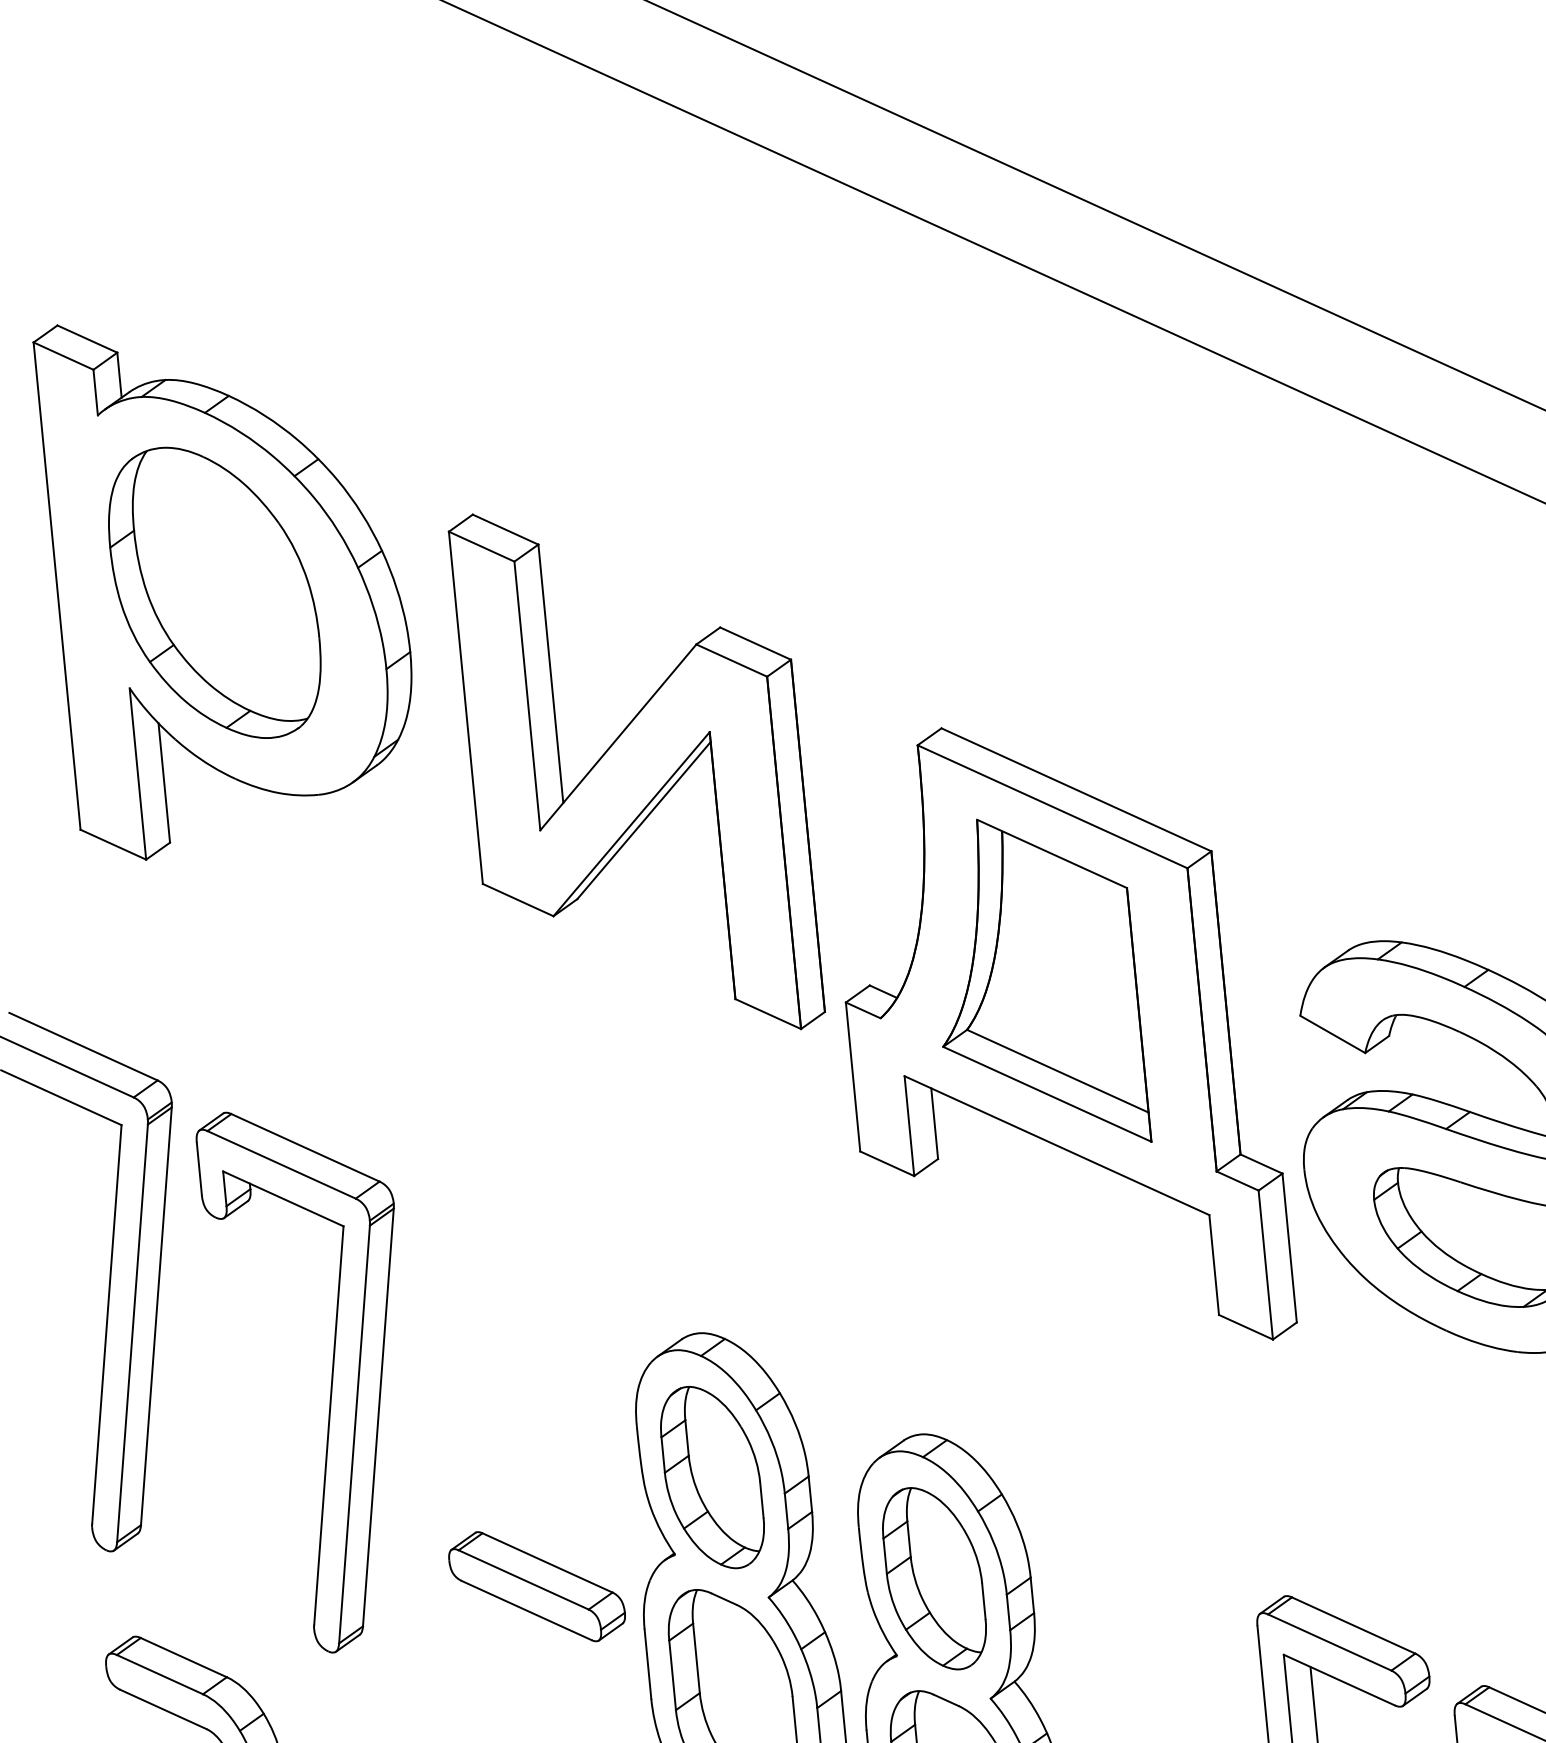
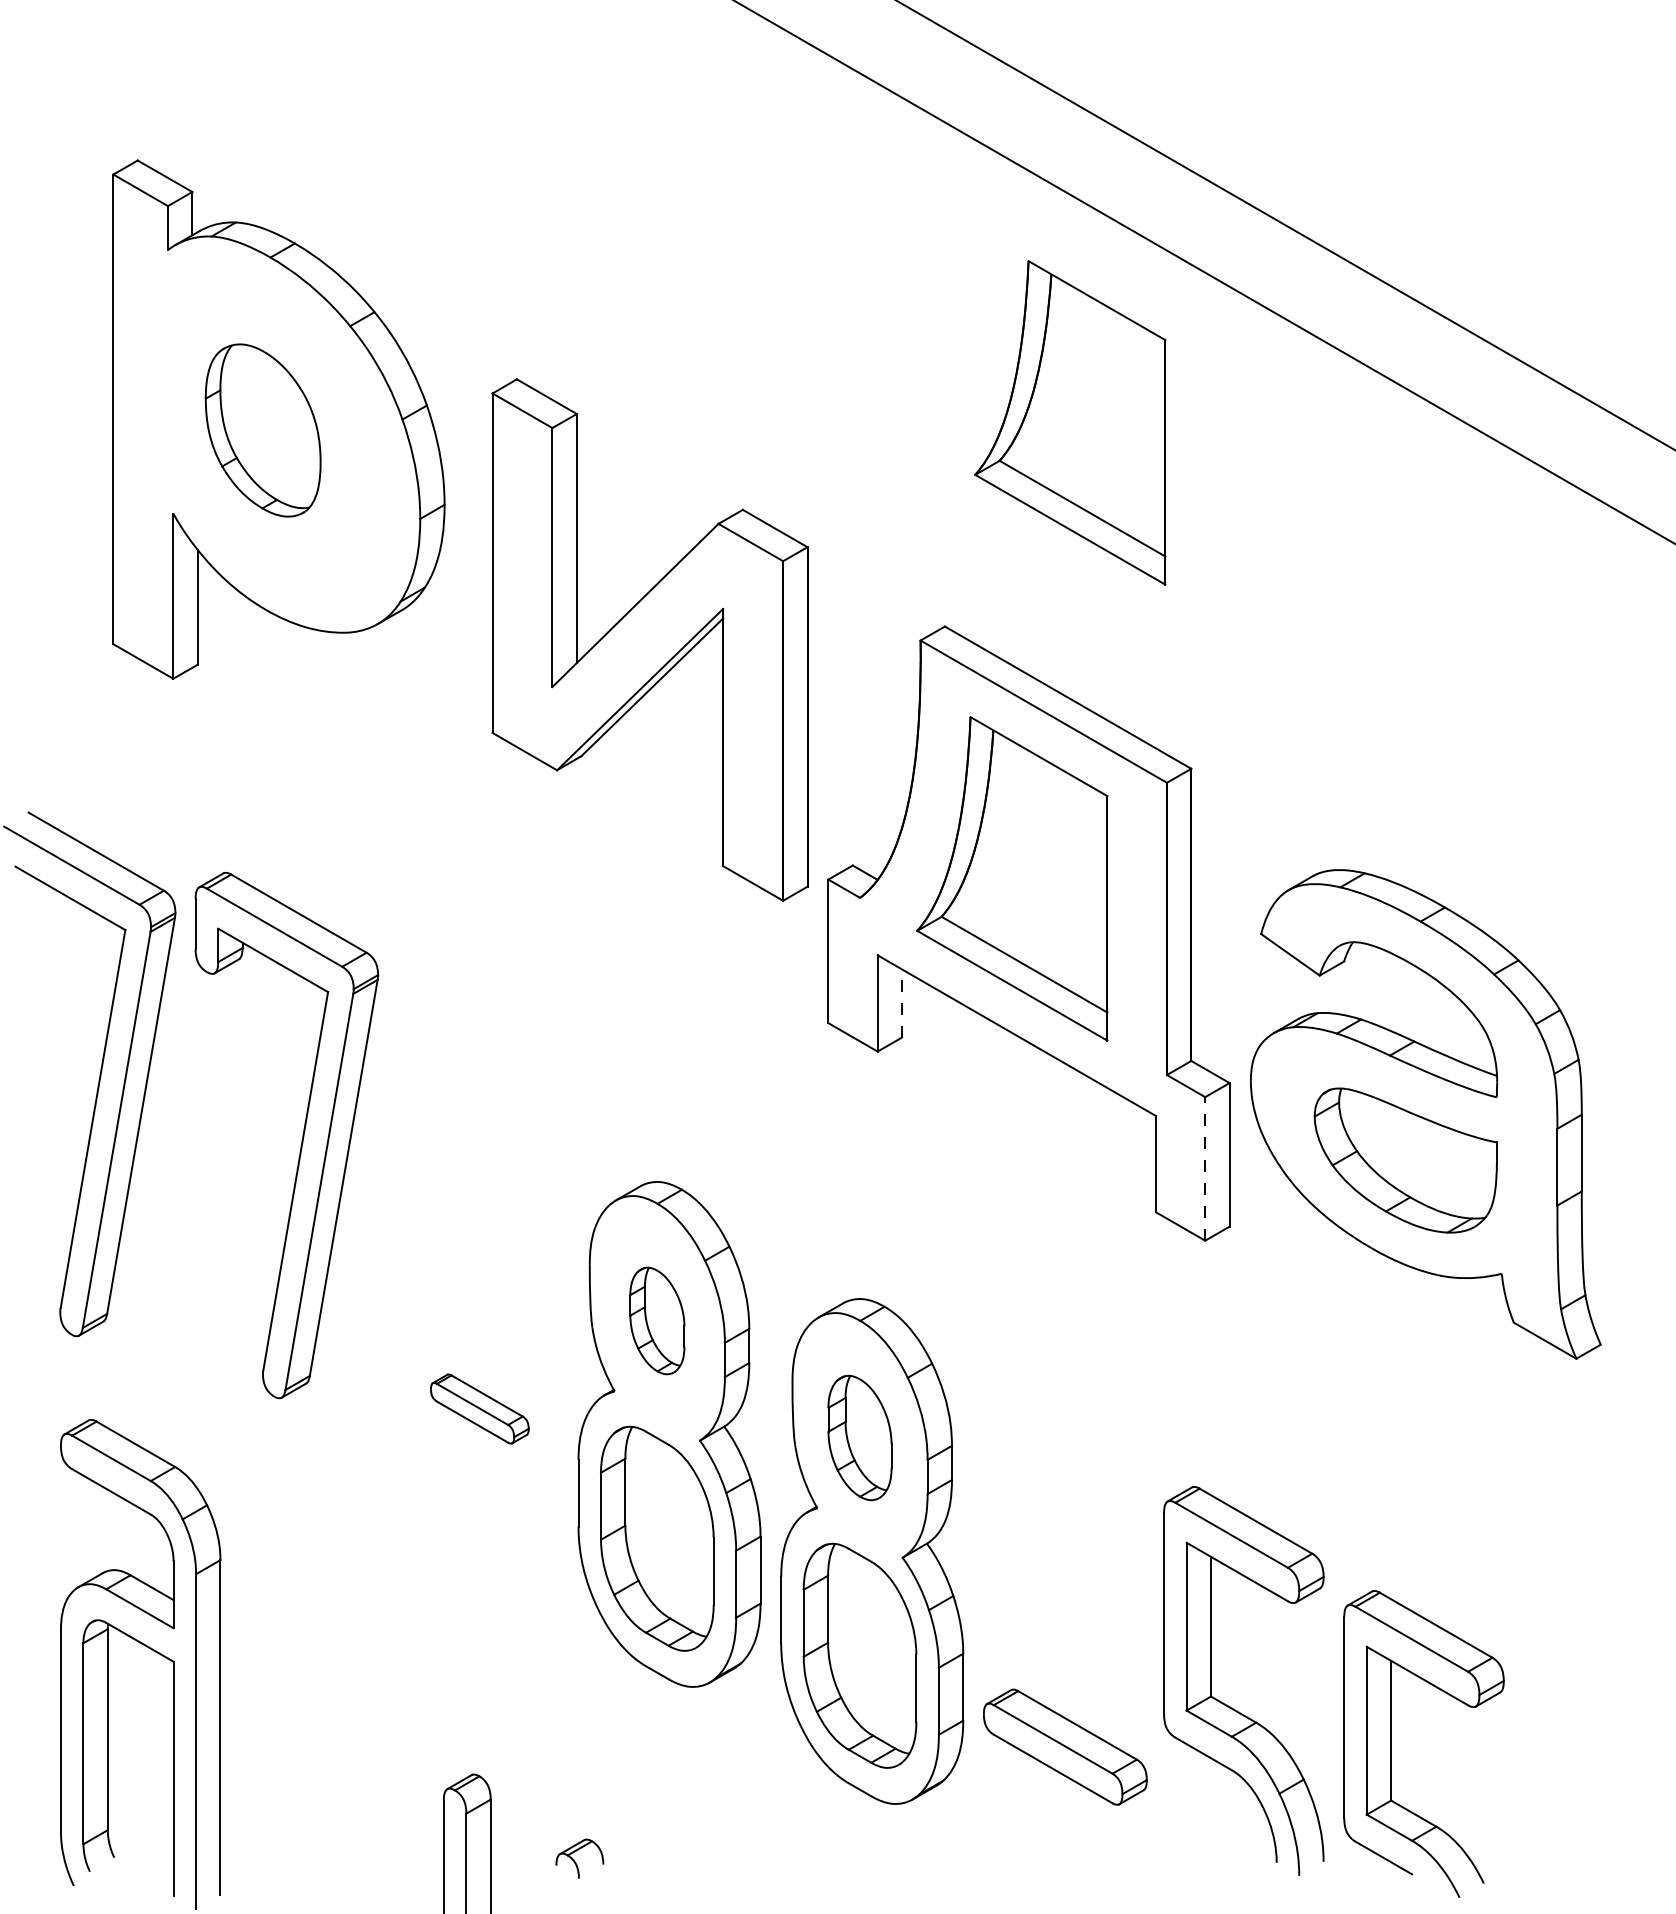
part: (1051, 504) -> (1070, 422), added
part: (213, 593) -> (262, 430), size x0.6
line: (935, 1122) -> (902, 1002), solid -> dashed
line: (1266, 1264) -> (1205, 1168), solid -> dashed
part: (330, 1382) -> (301, 1140), moved
part: (712, 1477) -> (657, 1320), size x0.6
part: (933, 1578) -> (859, 1437), size x0.7
part: (536, 1586) -> (479, 1408), size x0.6

